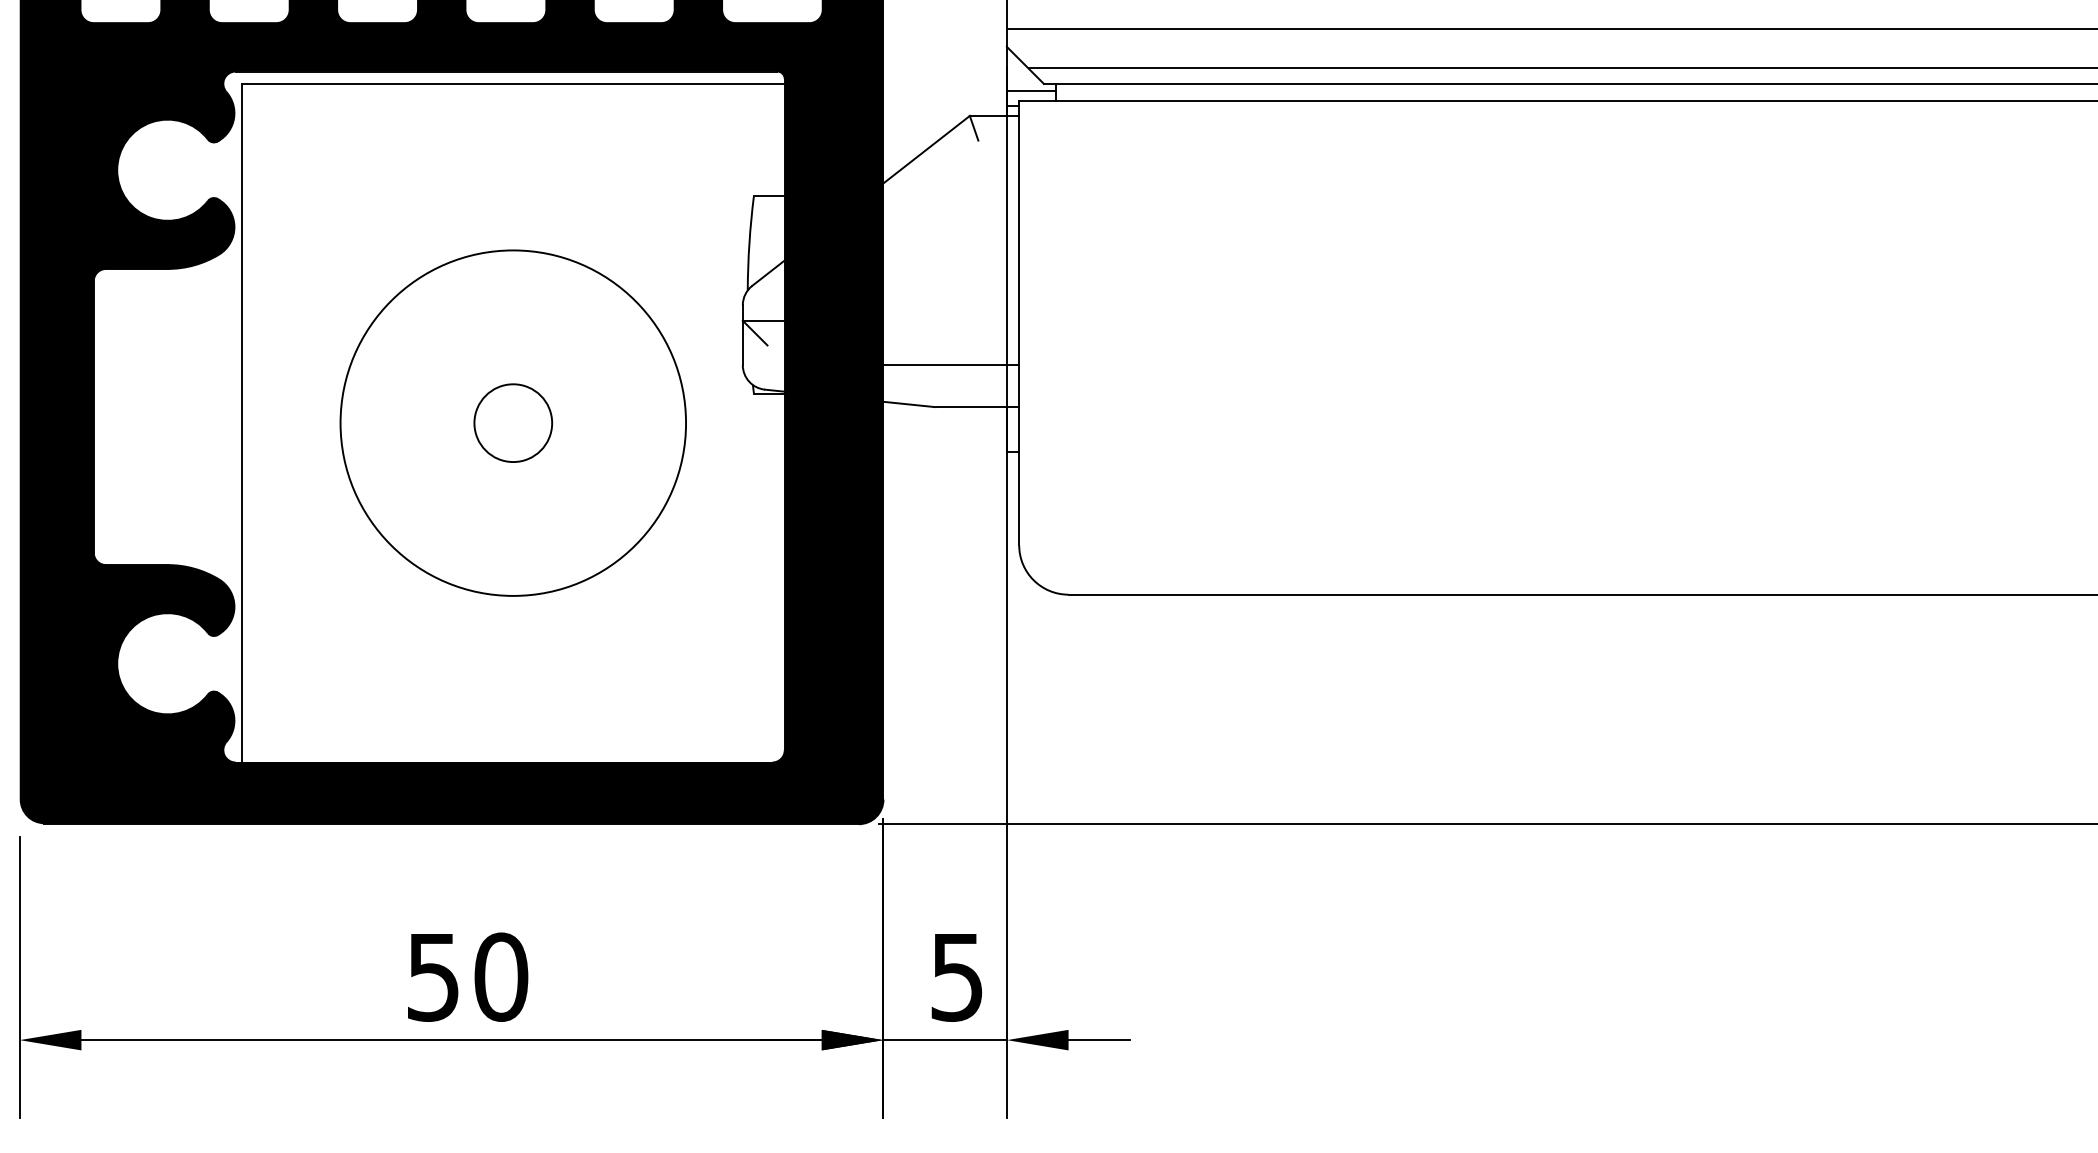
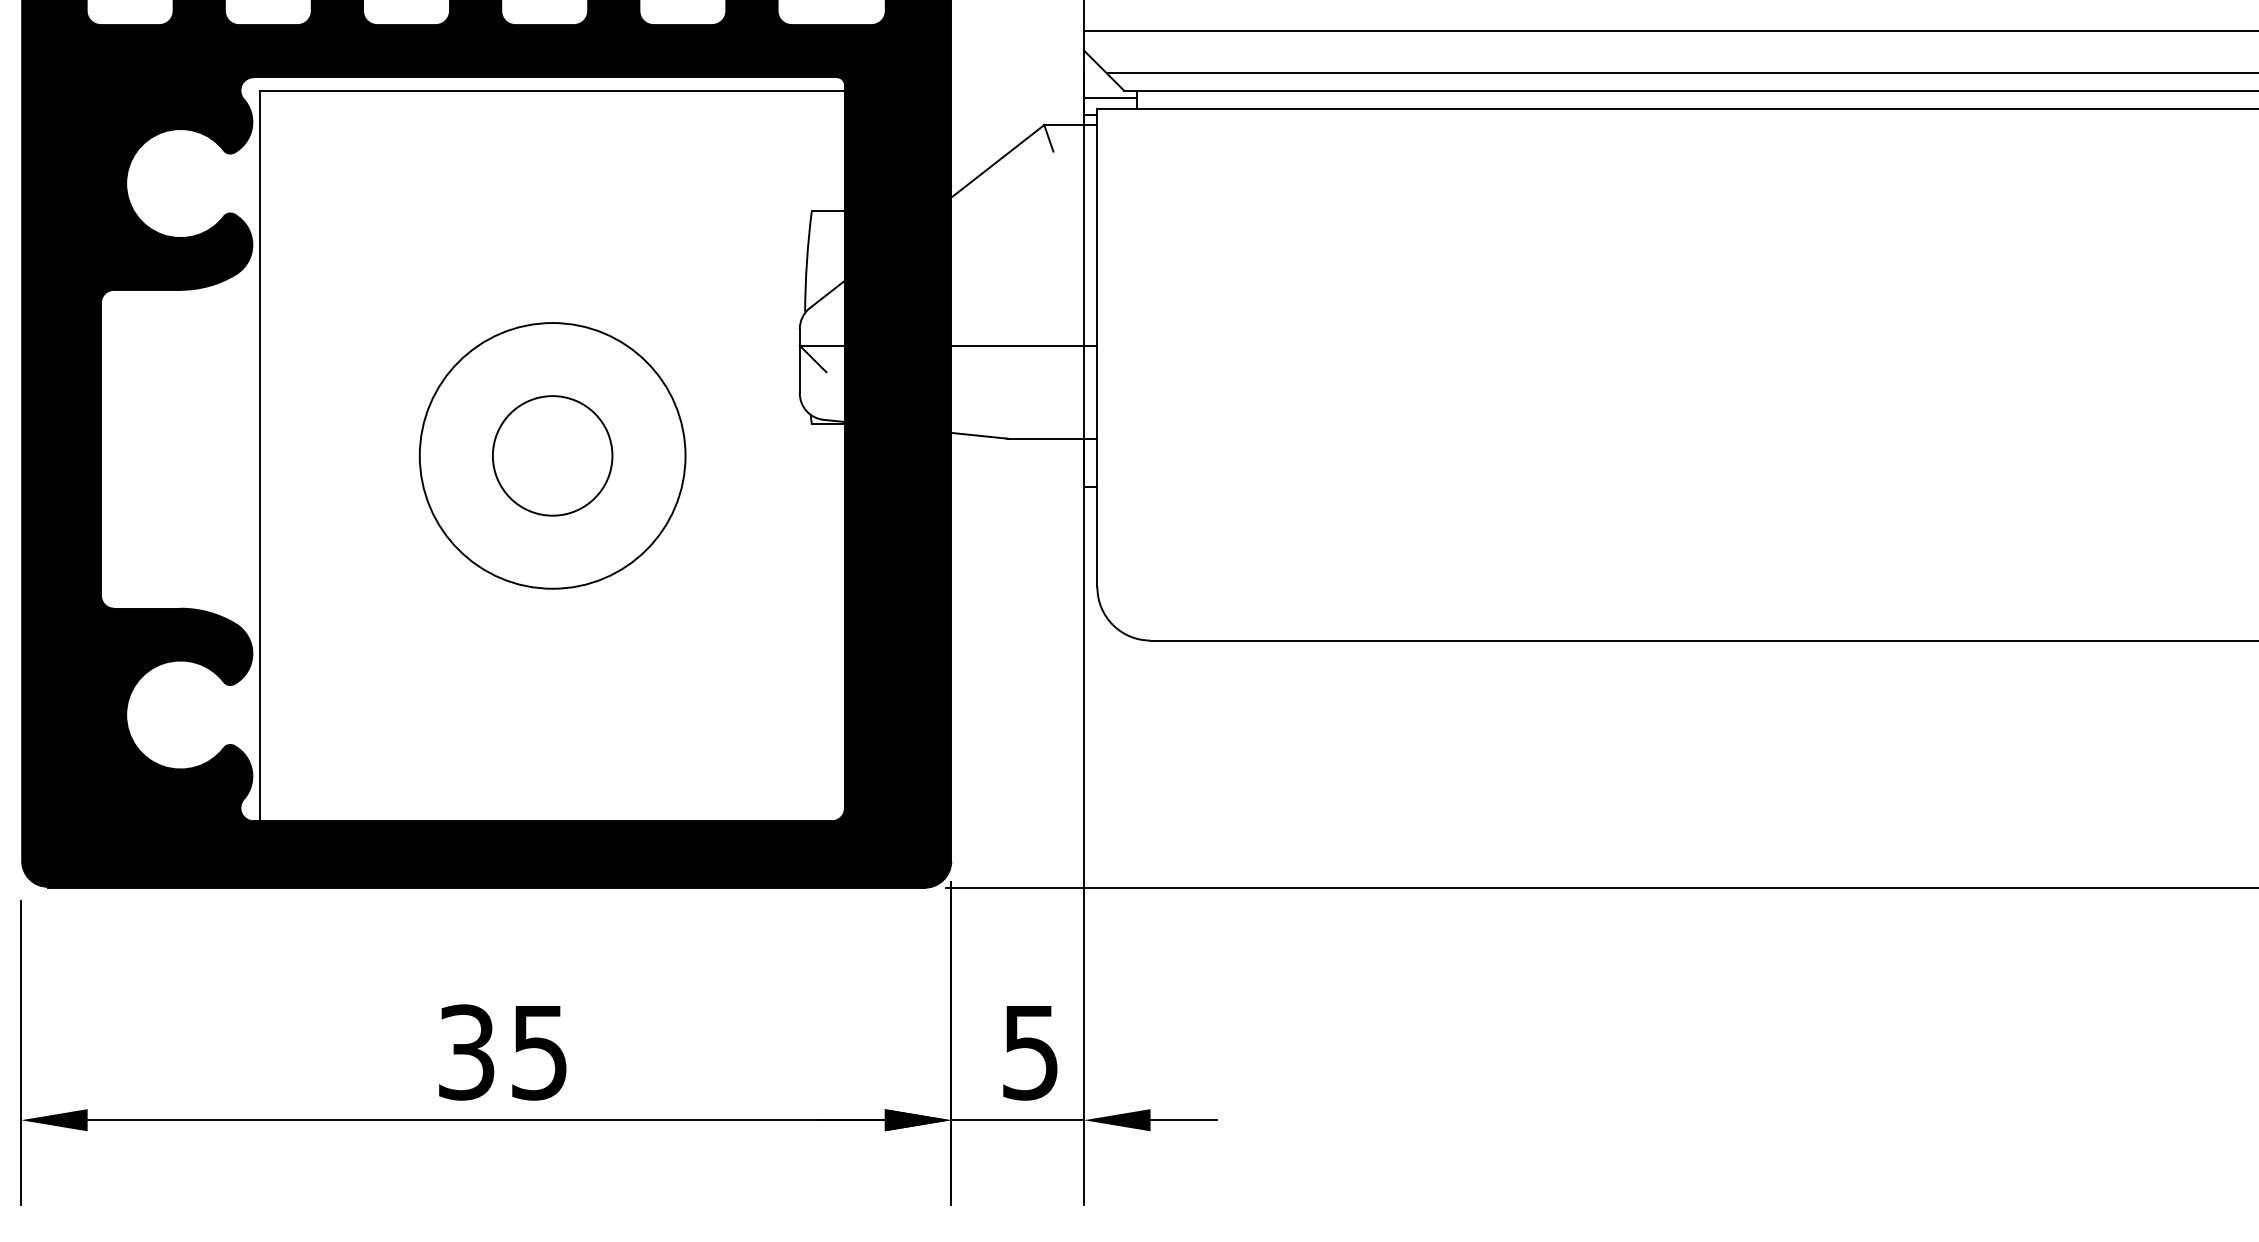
line: (951, 364) -> (1024, 345), moved
circle: (512, 422) -> (551, 455), size x0.71
circle: (512, 422) -> (551, 455), size x1.43
text: (467, 976) -> (503, 1051), 50 -> 35

